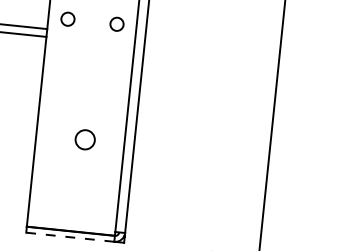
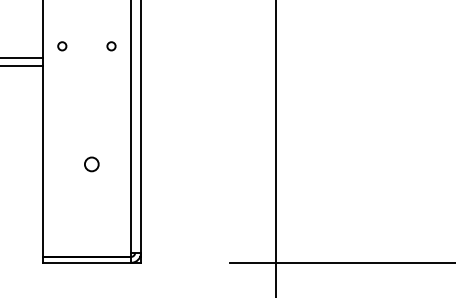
circle: (68, 19) -> (62, 46), size x0.62
circle: (116, 24) -> (111, 46), size x0.62
circle: (84, 139) -> (91, 164), size x0.71
line: (69, 236) -> (86, 262), dashed -> solid

